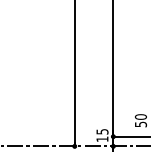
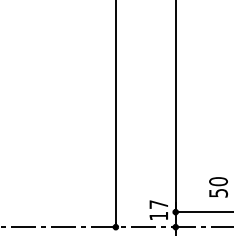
text: (102, 131) -> (158, 204), 15 -> 17

